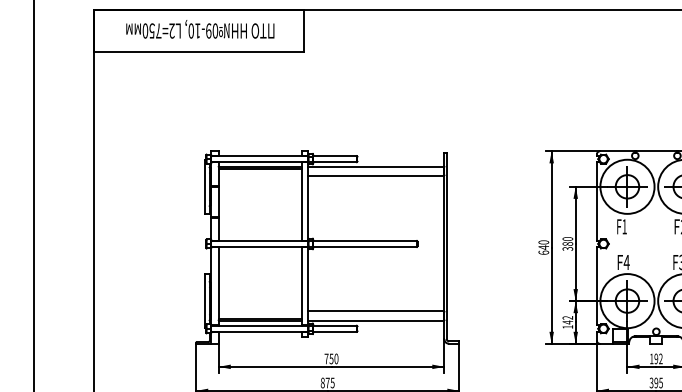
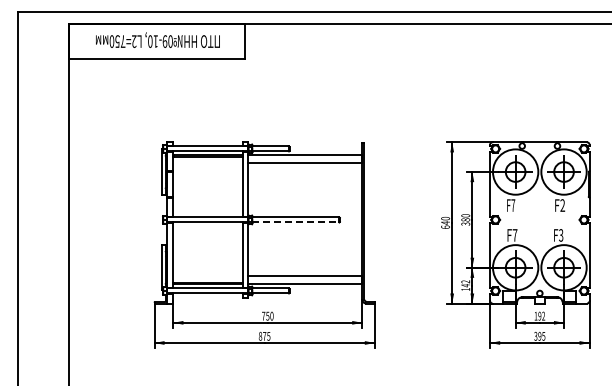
text: (624, 226) -> (513, 205), F1 -> F7
line: (365, 247) -> (296, 222), solid -> dashed
text: (626, 262) -> (514, 235), F4 -> F7

